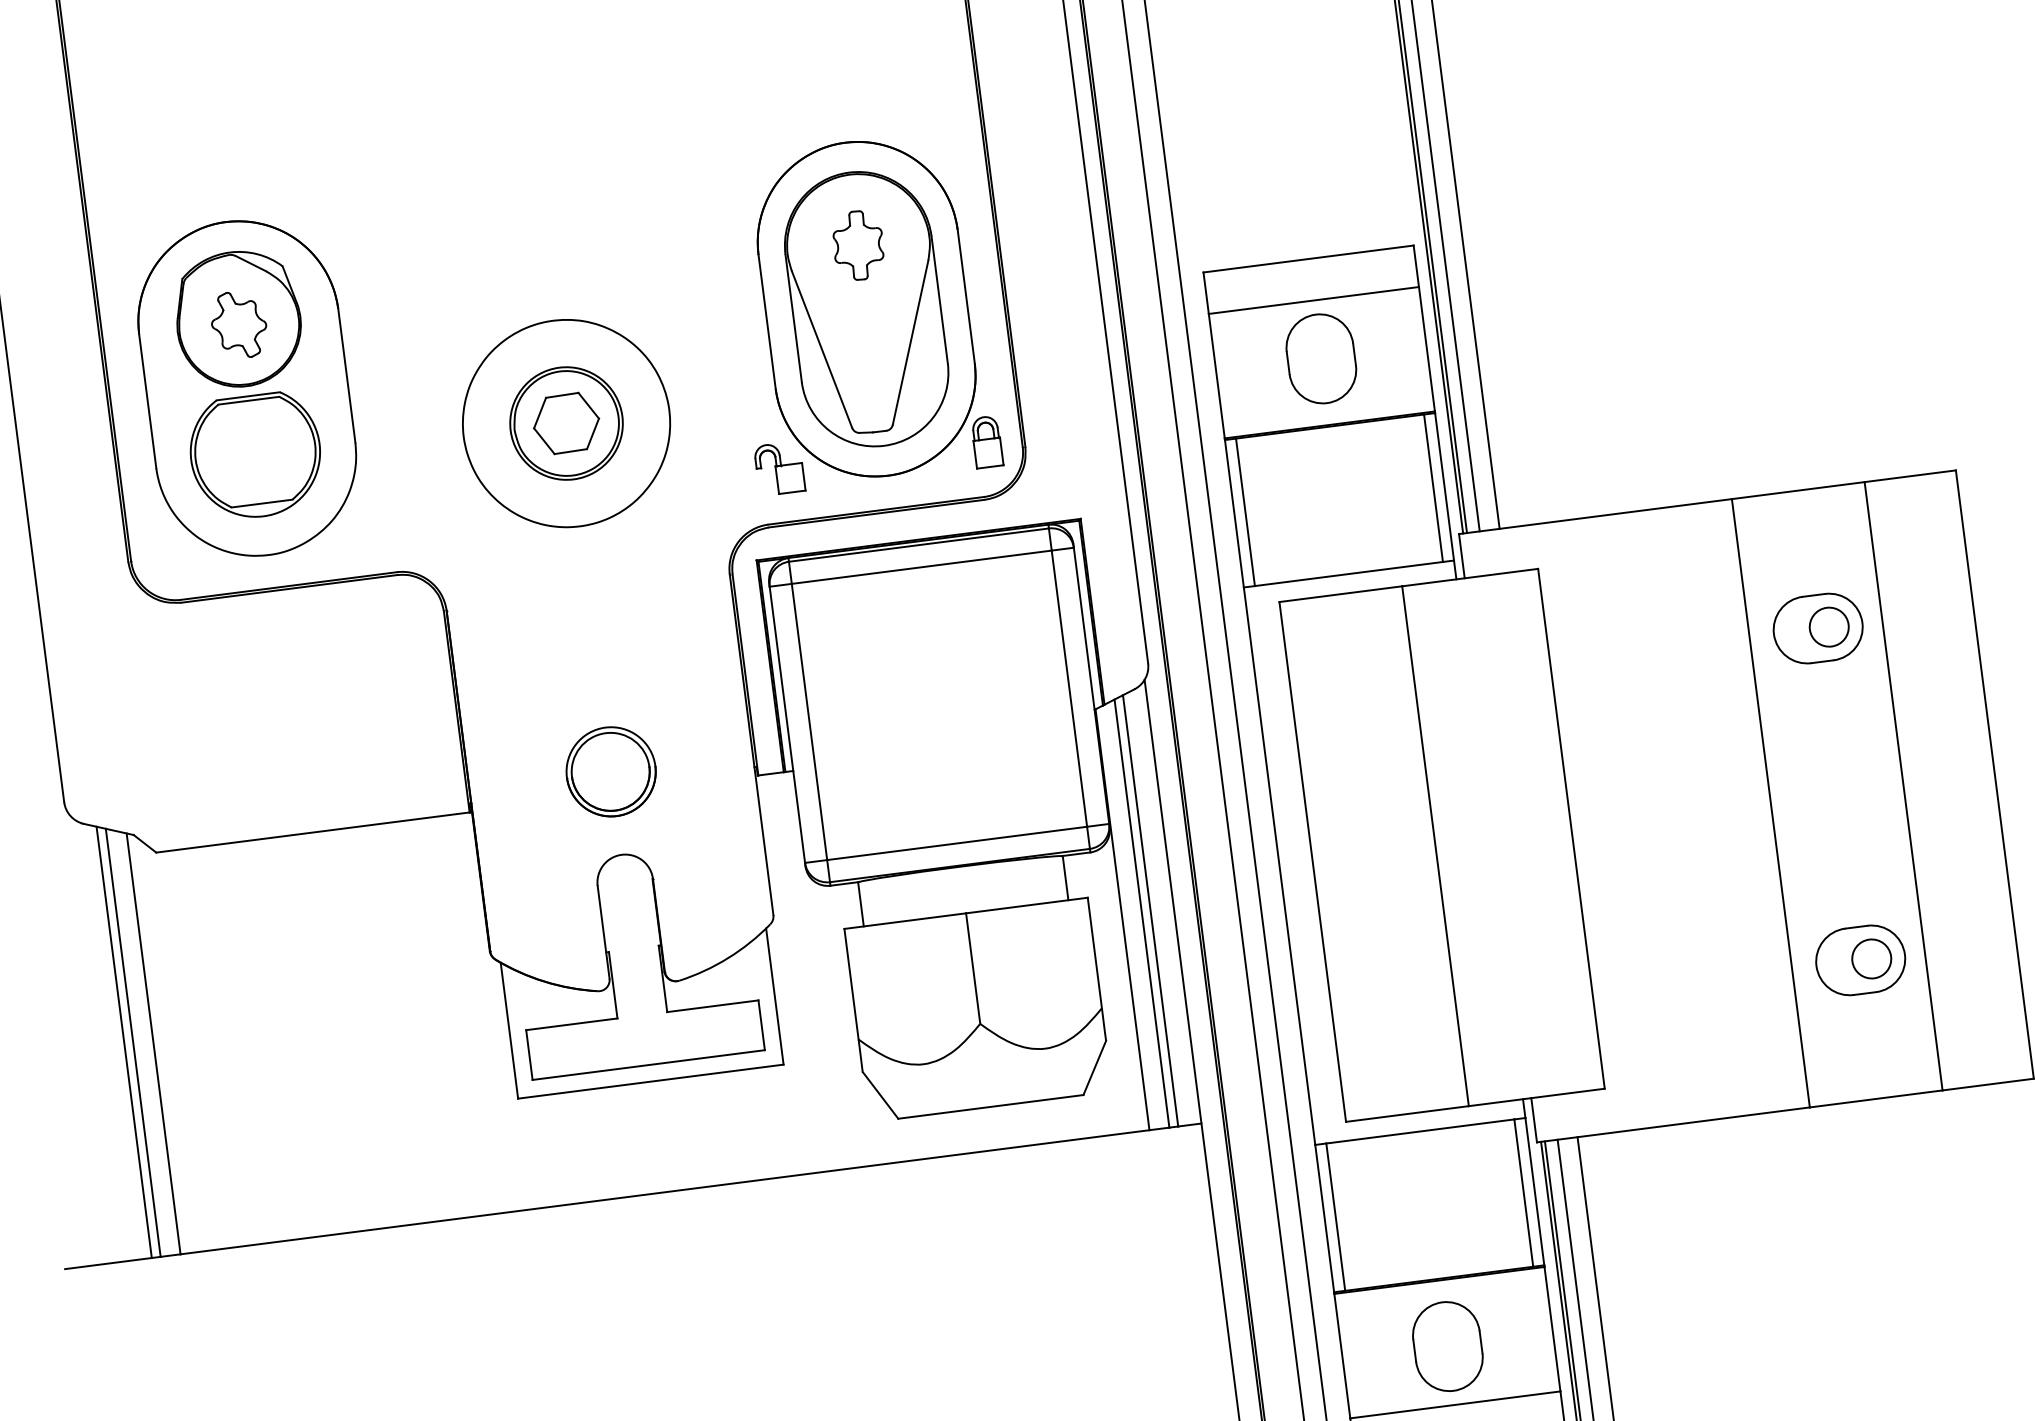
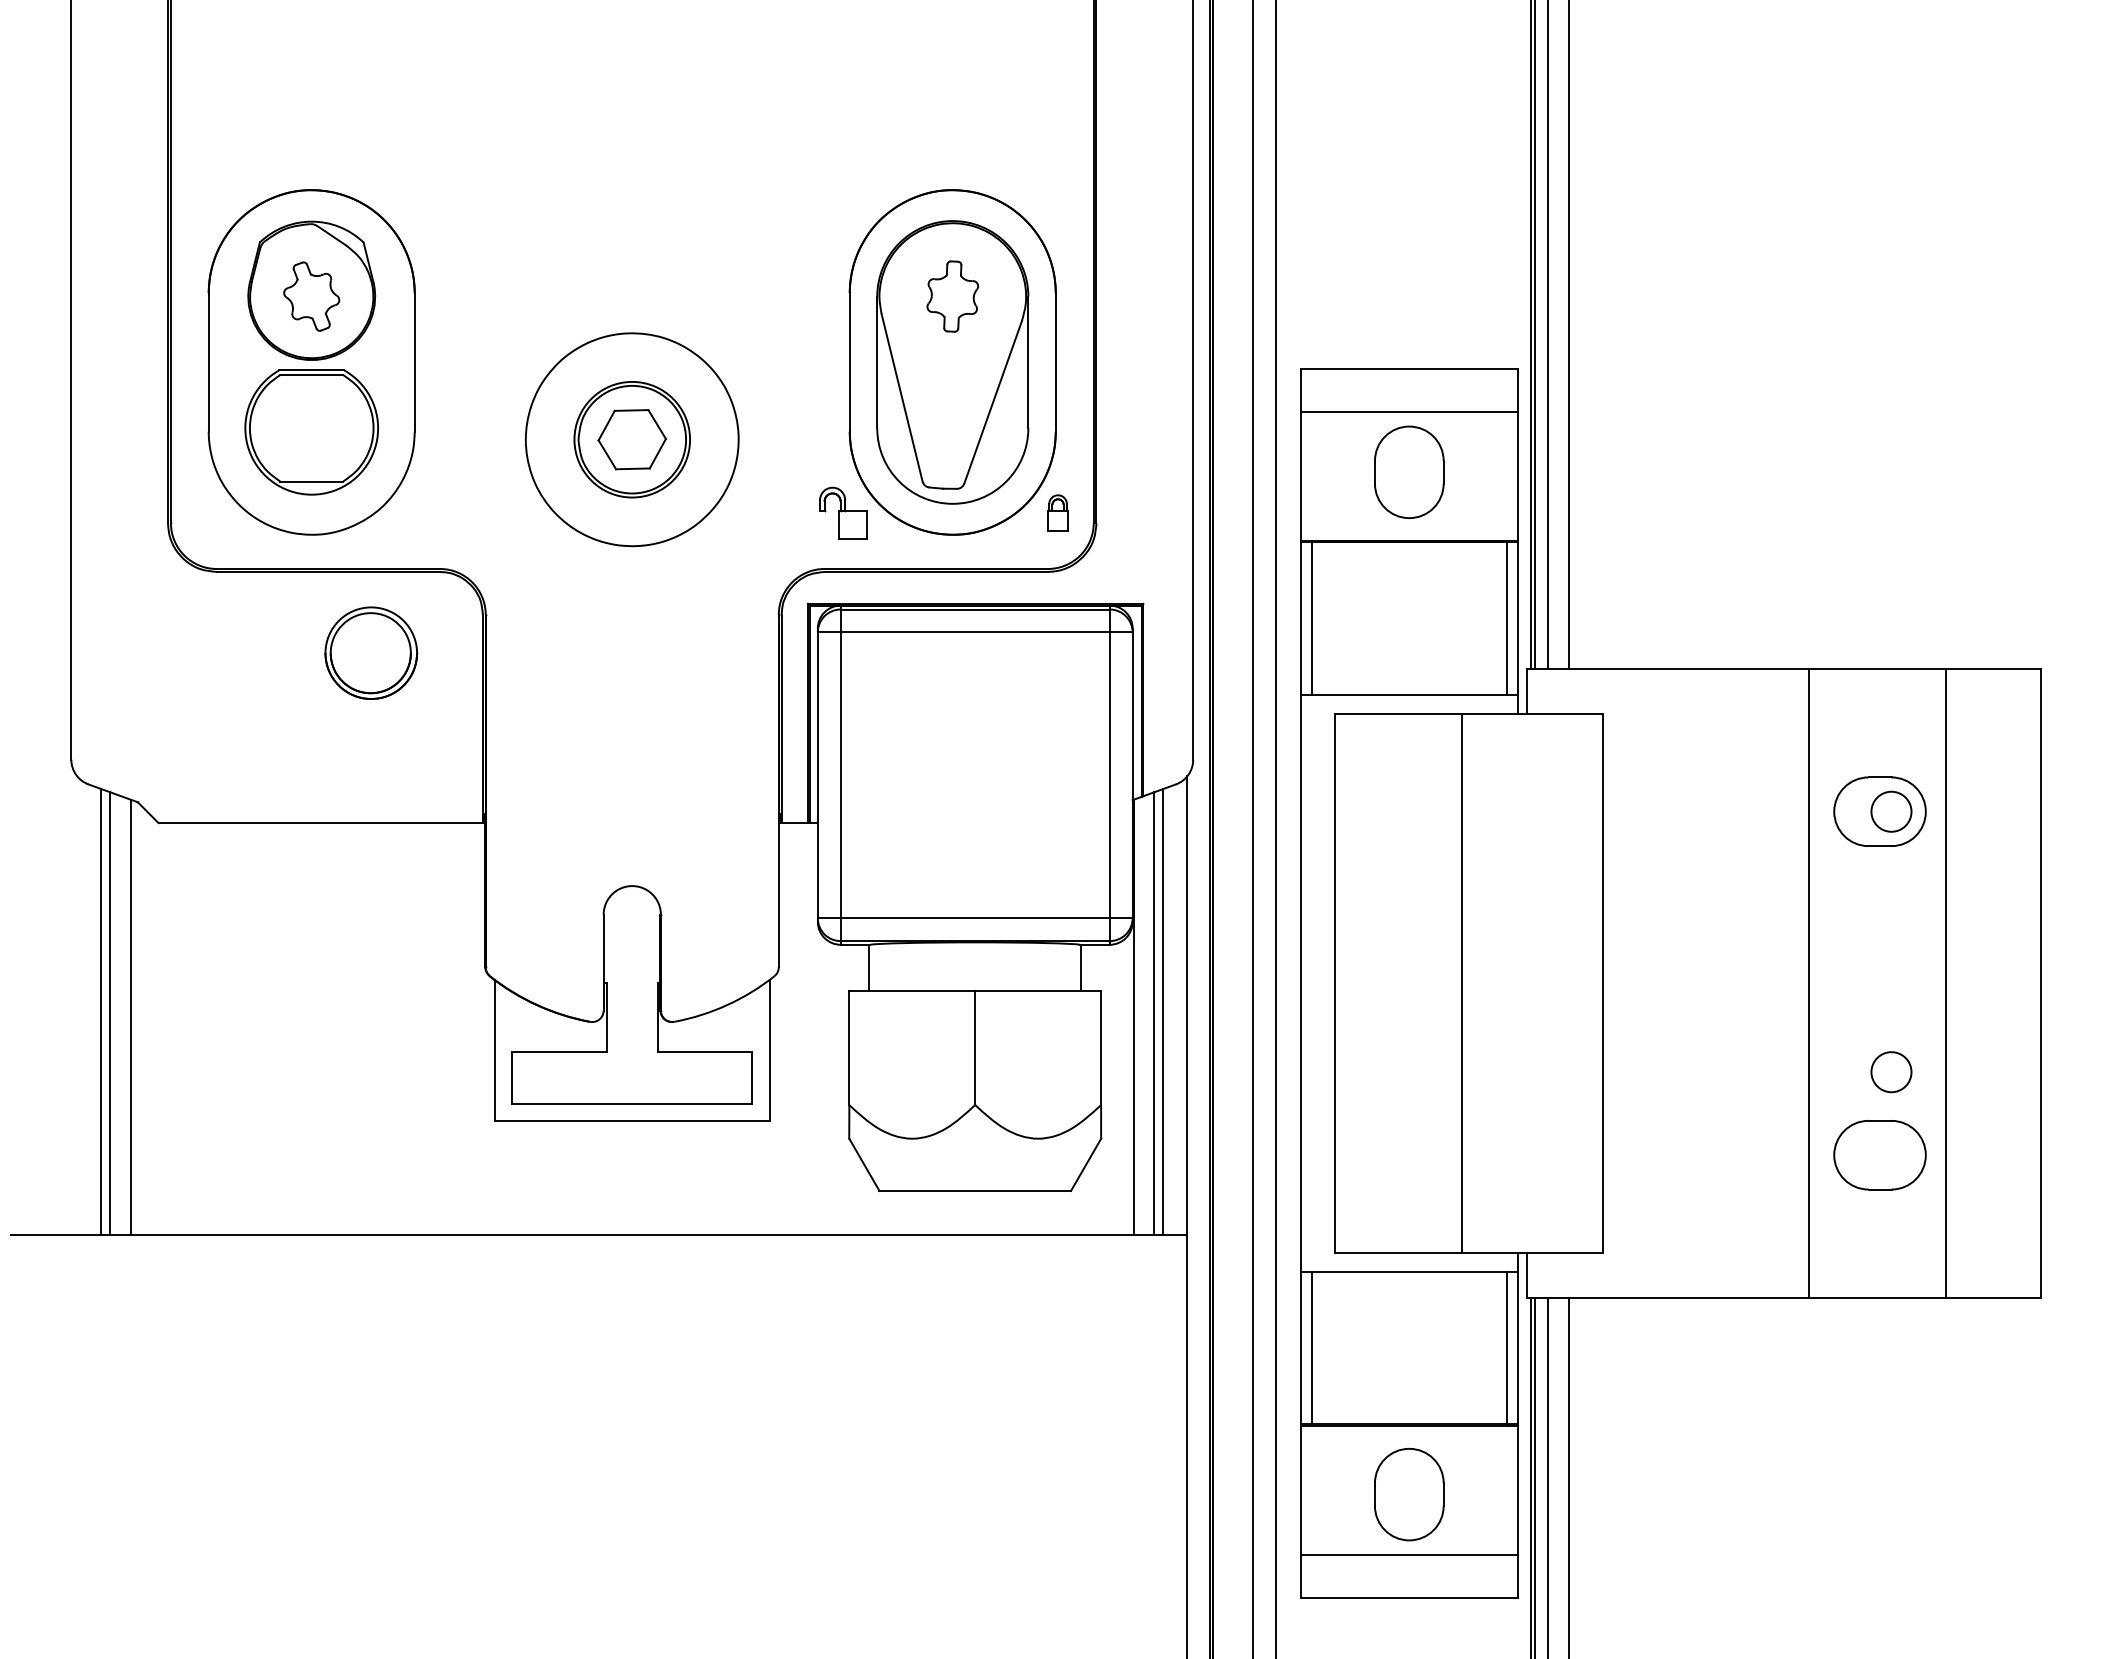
part: (986, 441) -> (1057, 512), size x0.7
part: (611, 771) -> (371, 652), moved
circle: (1871, 959) -> (1891, 1072), moved

